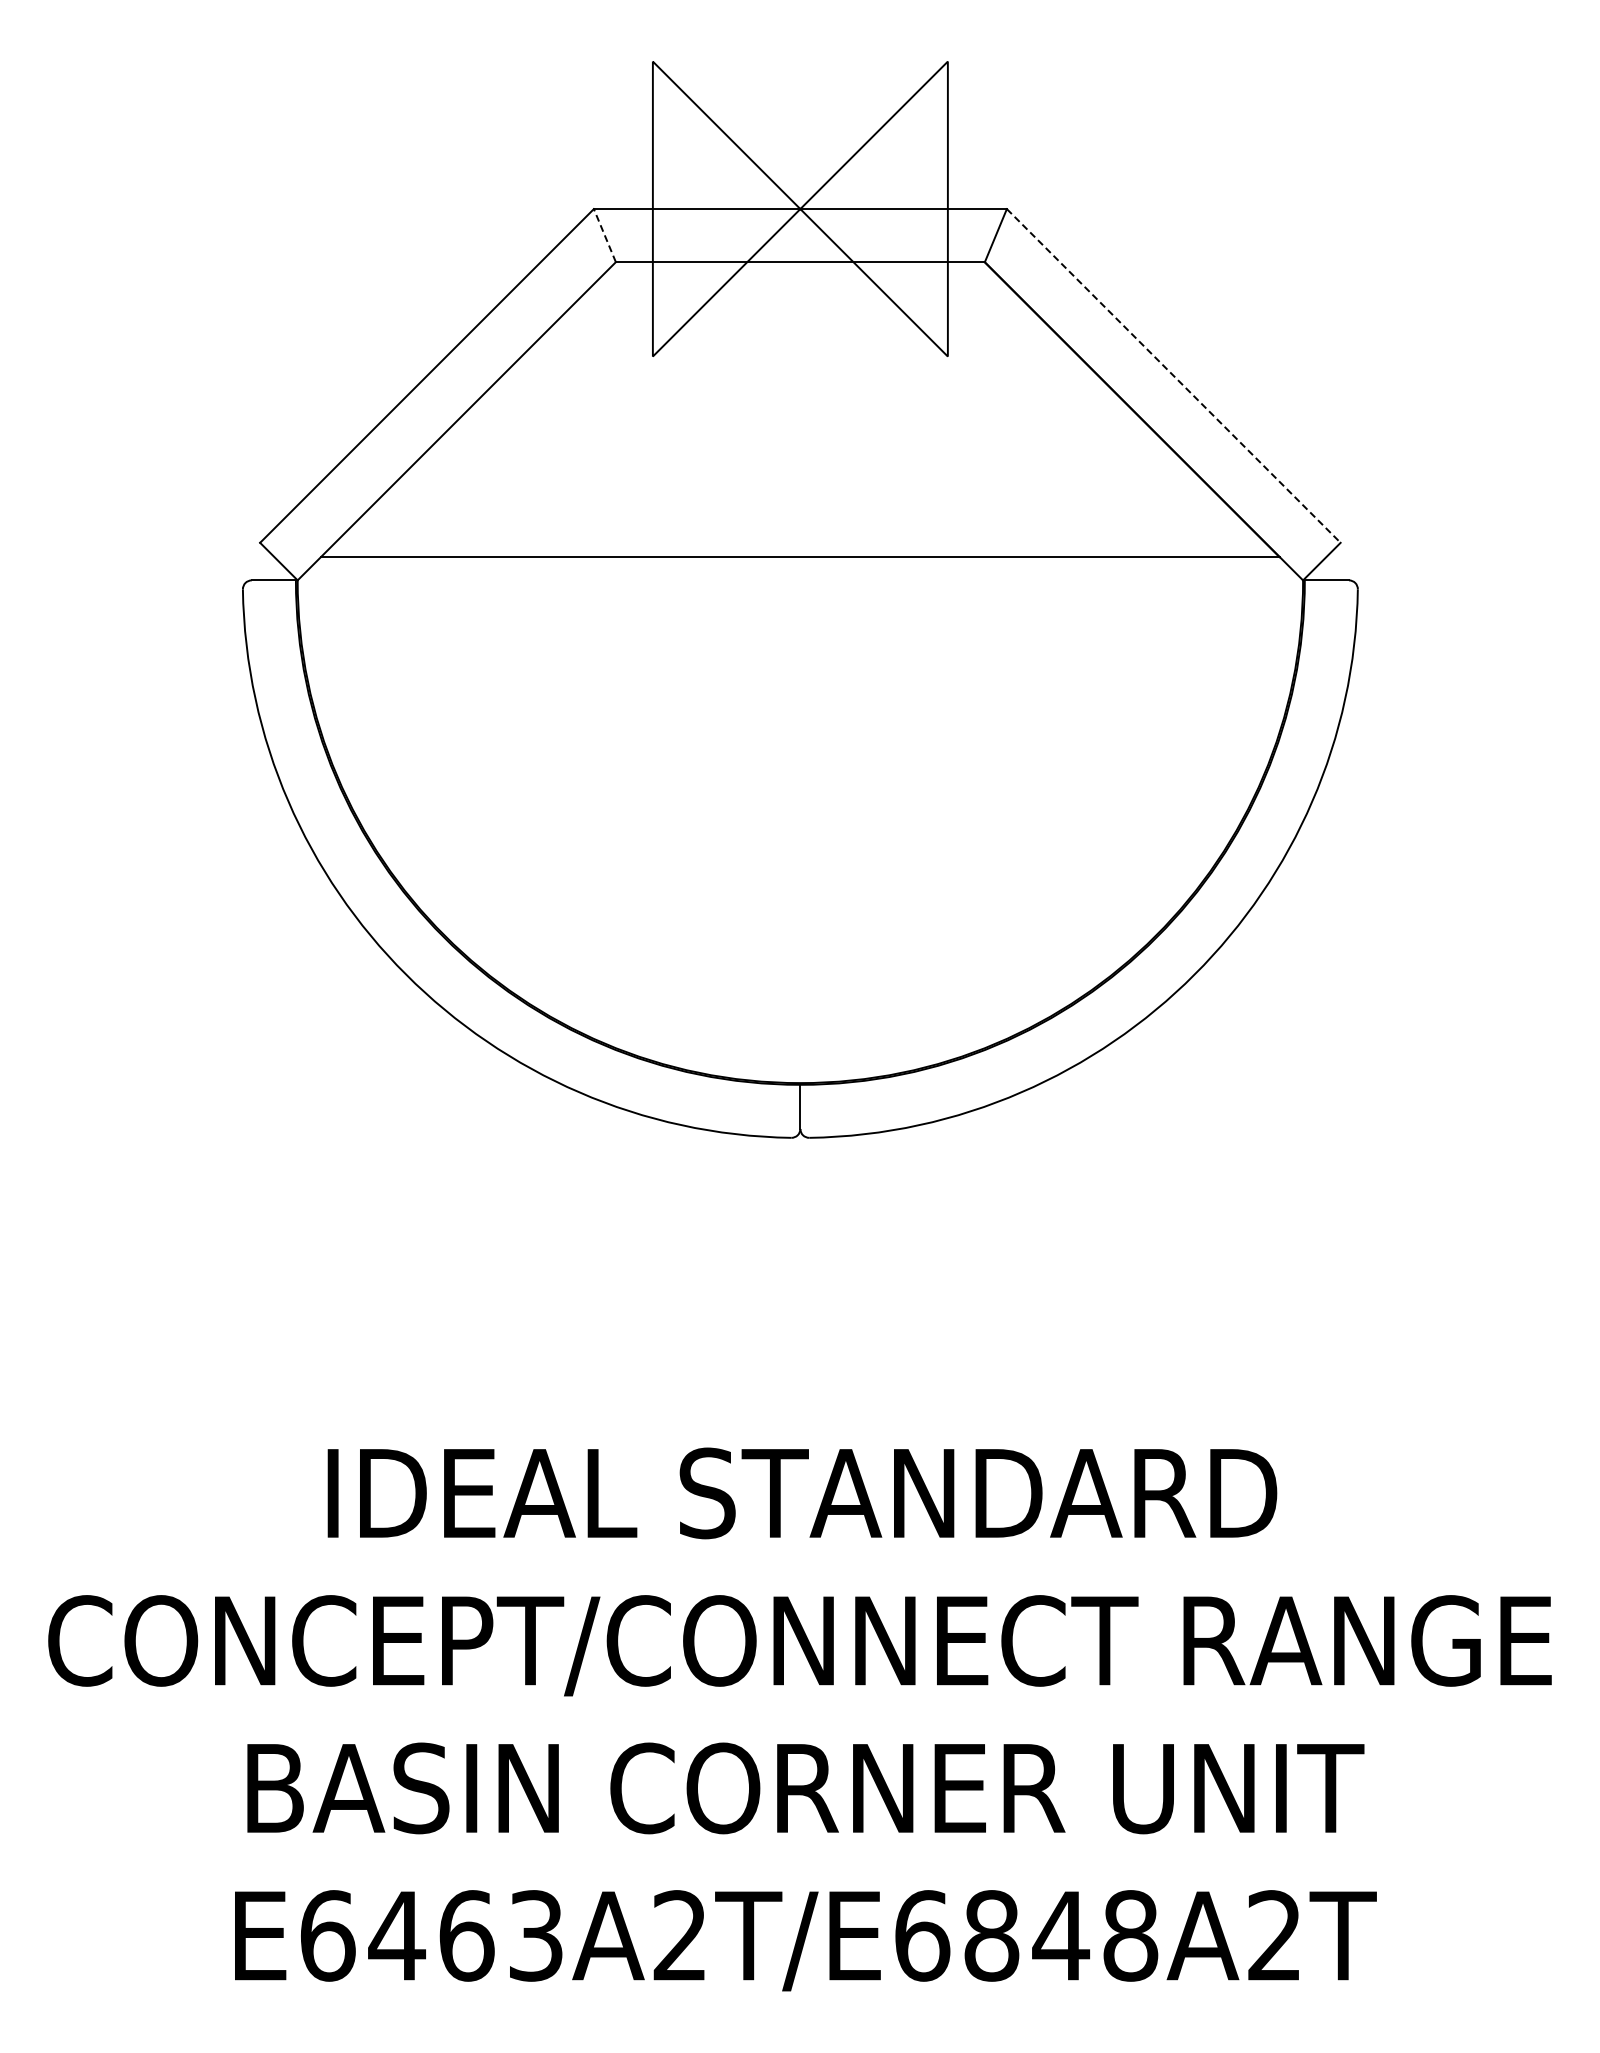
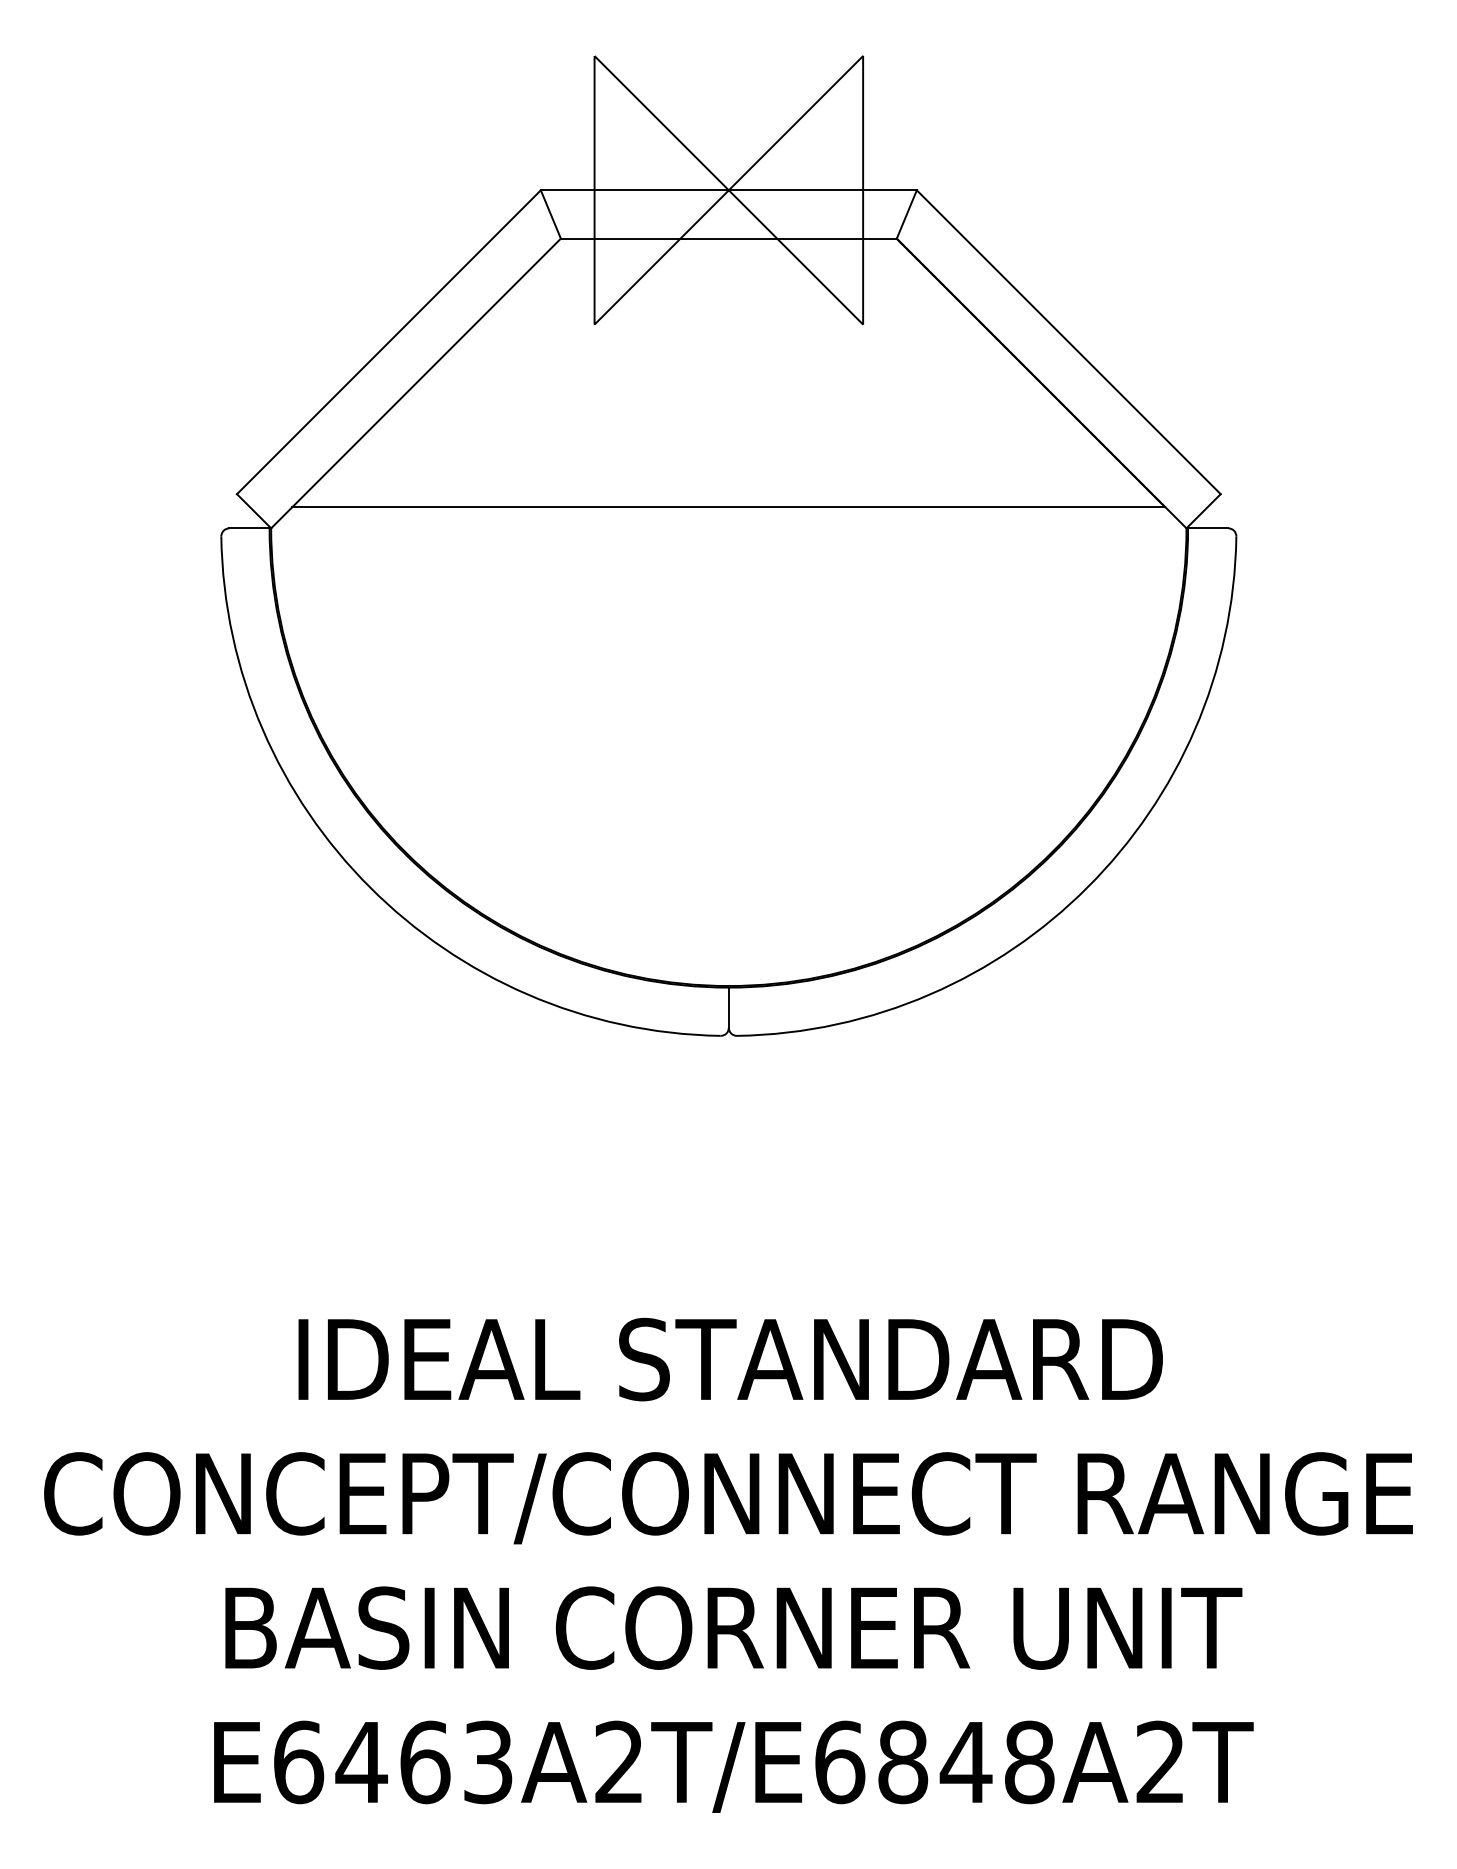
line: (604, 235) -> (550, 214), dashed -> solid
line: (1174, 376) -> (1069, 342), dashed -> solid

